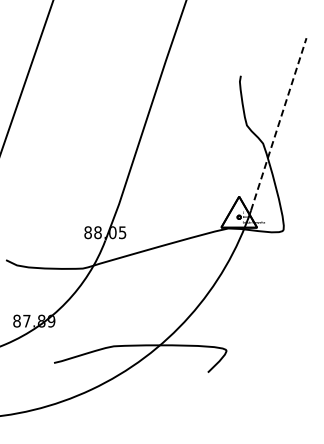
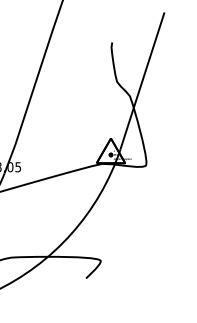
line: (278, 124) -> (142, 81), dashed -> solid

